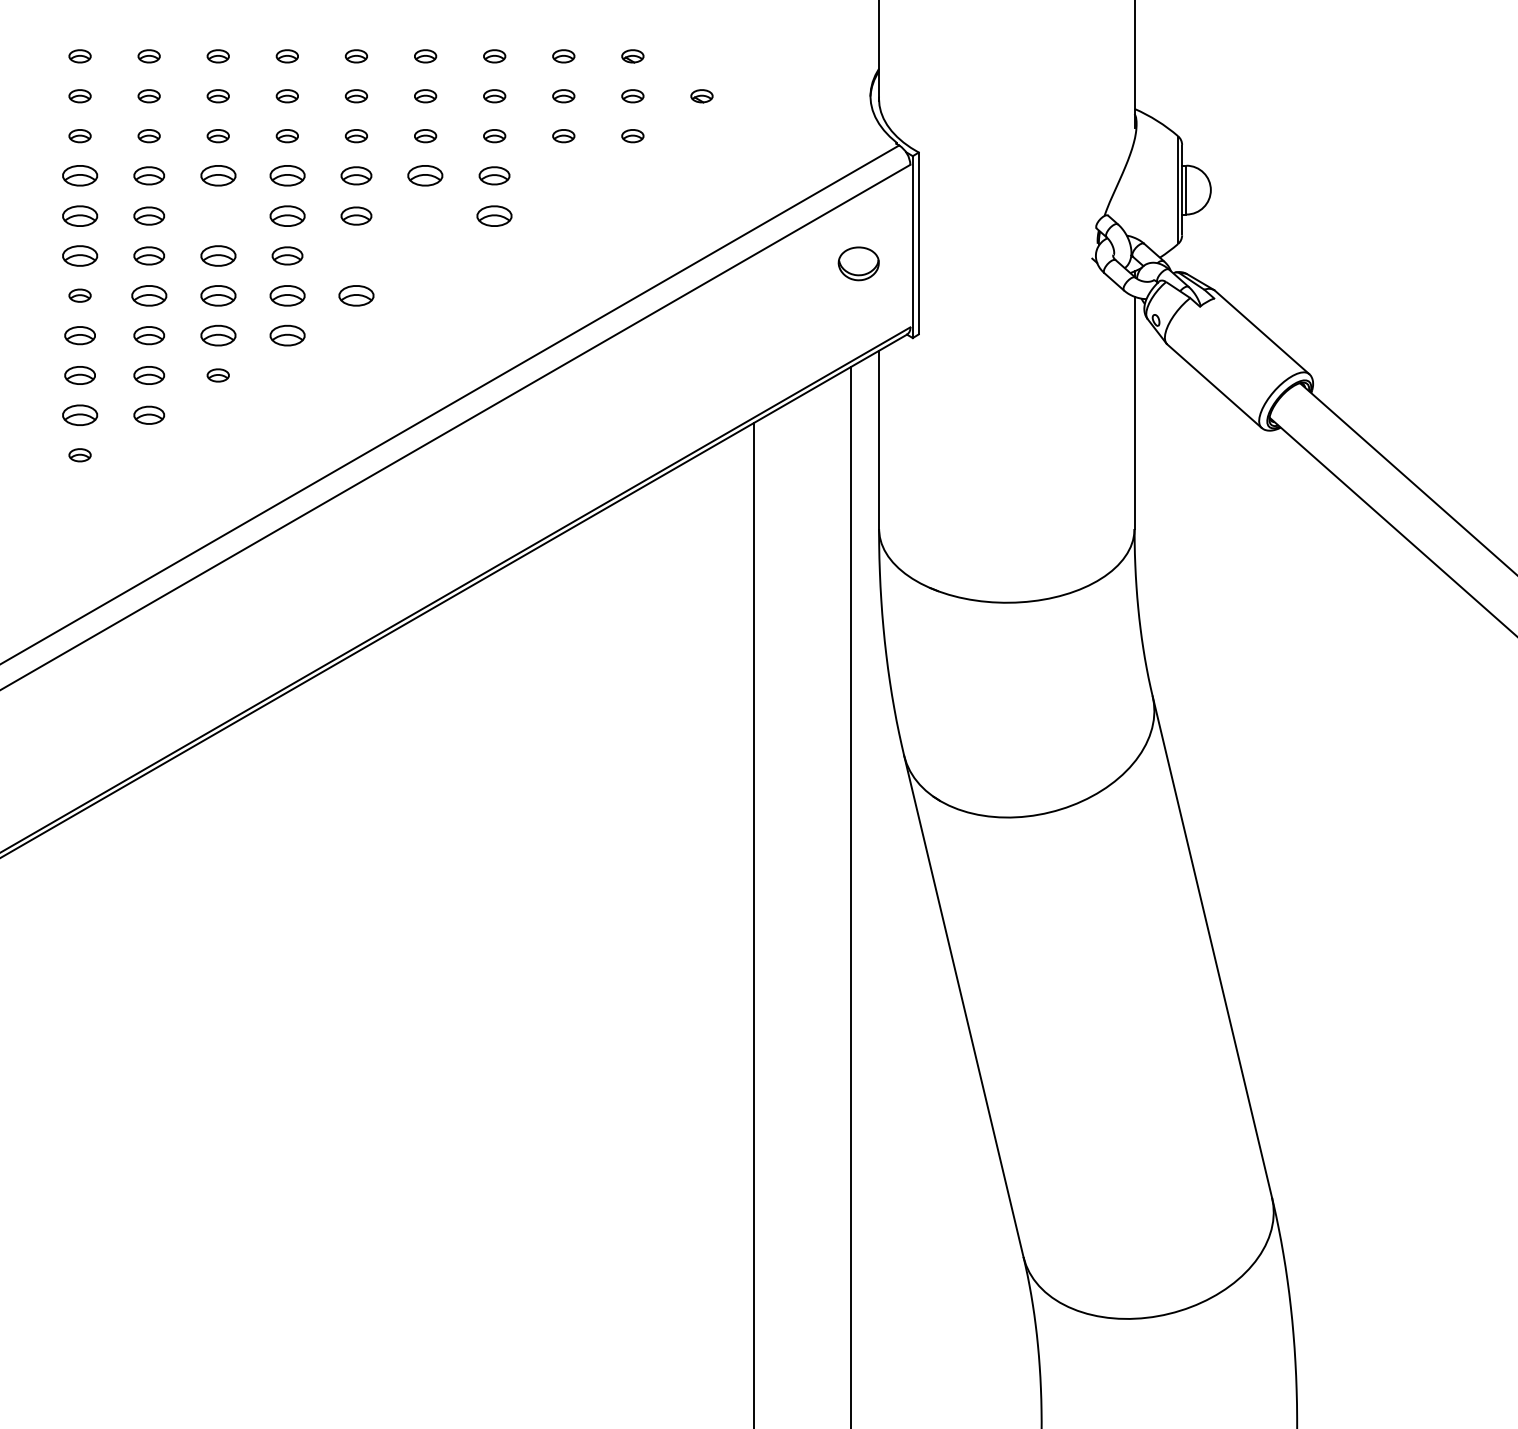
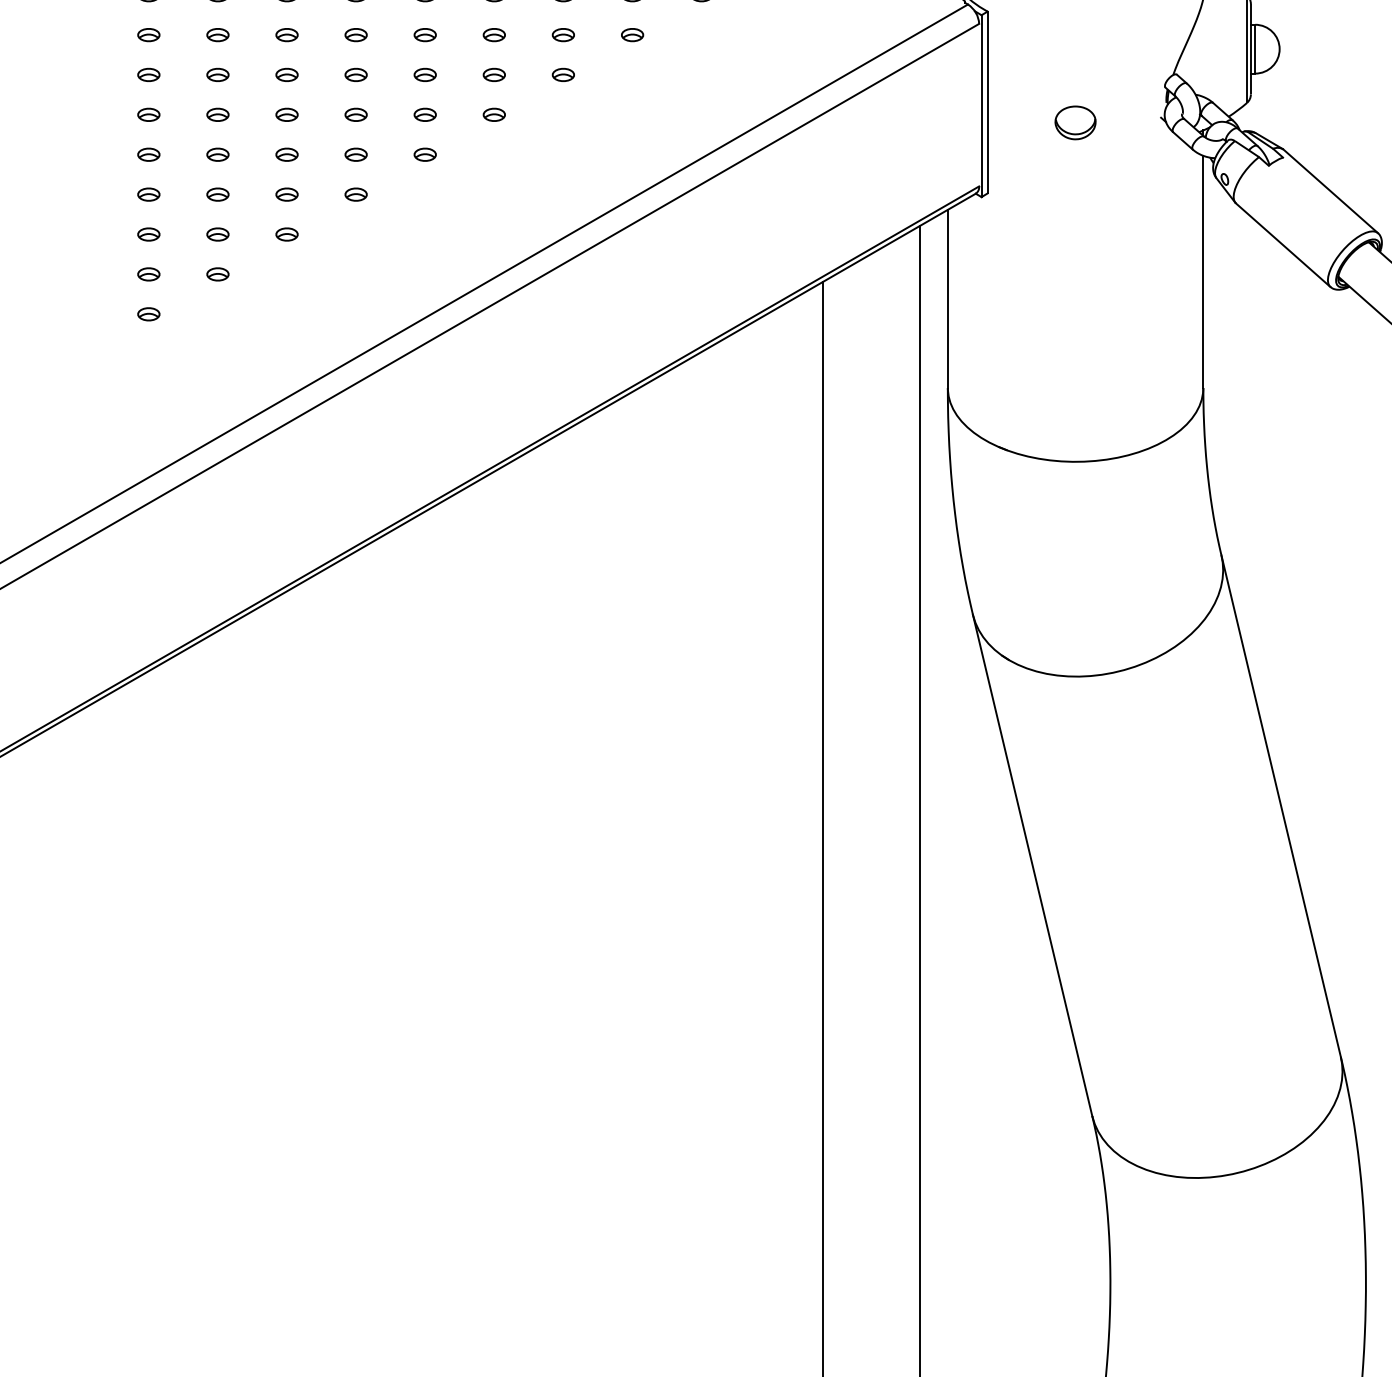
part: (79, 176) -> (148, 35), size x0.62
part: (148, 176) -> (217, 35), size x0.71
part: (217, 176) -> (286, 35), size x0.62
part: (286, 176) -> (355, 35), size x0.62
part: (356, 176) -> (425, 35), size x0.71
part: (425, 176) -> (494, 35), size x0.62
part: (494, 176) -> (563, 35), size x0.71
part: (563, 176) -> (632, 35), added
part: (79, 215) -> (148, 74), size x0.62
part: (148, 215) -> (217, 74), size x0.71
part: (217, 215) -> (286, 74), added
part: (286, 215) -> (355, 74), size x0.62
part: (356, 215) -> (425, 74), size x0.71
part: (425, 215) -> (494, 74), added
part: (494, 215) -> (563, 74), size x0.62
part: (79, 255) -> (148, 114), size x0.62
part: (148, 255) -> (217, 114), size x0.71
part: (217, 255) -> (286, 114), size x0.62
part: (286, 255) -> (355, 114), size x0.71
part: (356, 255) -> (425, 114), added
part: (425, 255) -> (494, 114), added
part: (858, 263) -> (1075, 122), moved
part: (148, 295) -> (217, 154), size x0.62
part: (217, 295) -> (286, 154), size x0.62
part: (286, 295) -> (355, 154), size x0.62
part: (356, 295) -> (425, 154), size x0.62
part: (79, 335) -> (148, 194), size x0.71
part: (148, 335) -> (217, 194), size x0.71
part: (217, 335) -> (286, 194), size x0.62
part: (286, 335) -> (355, 194), size x0.62
part: (79, 375) -> (148, 234), size x0.71
part: (148, 375) -> (217, 234), size x0.71
part: (79, 415) -> (148, 274), size x0.62
part: (148, 415) -> (217, 274), size x0.71

